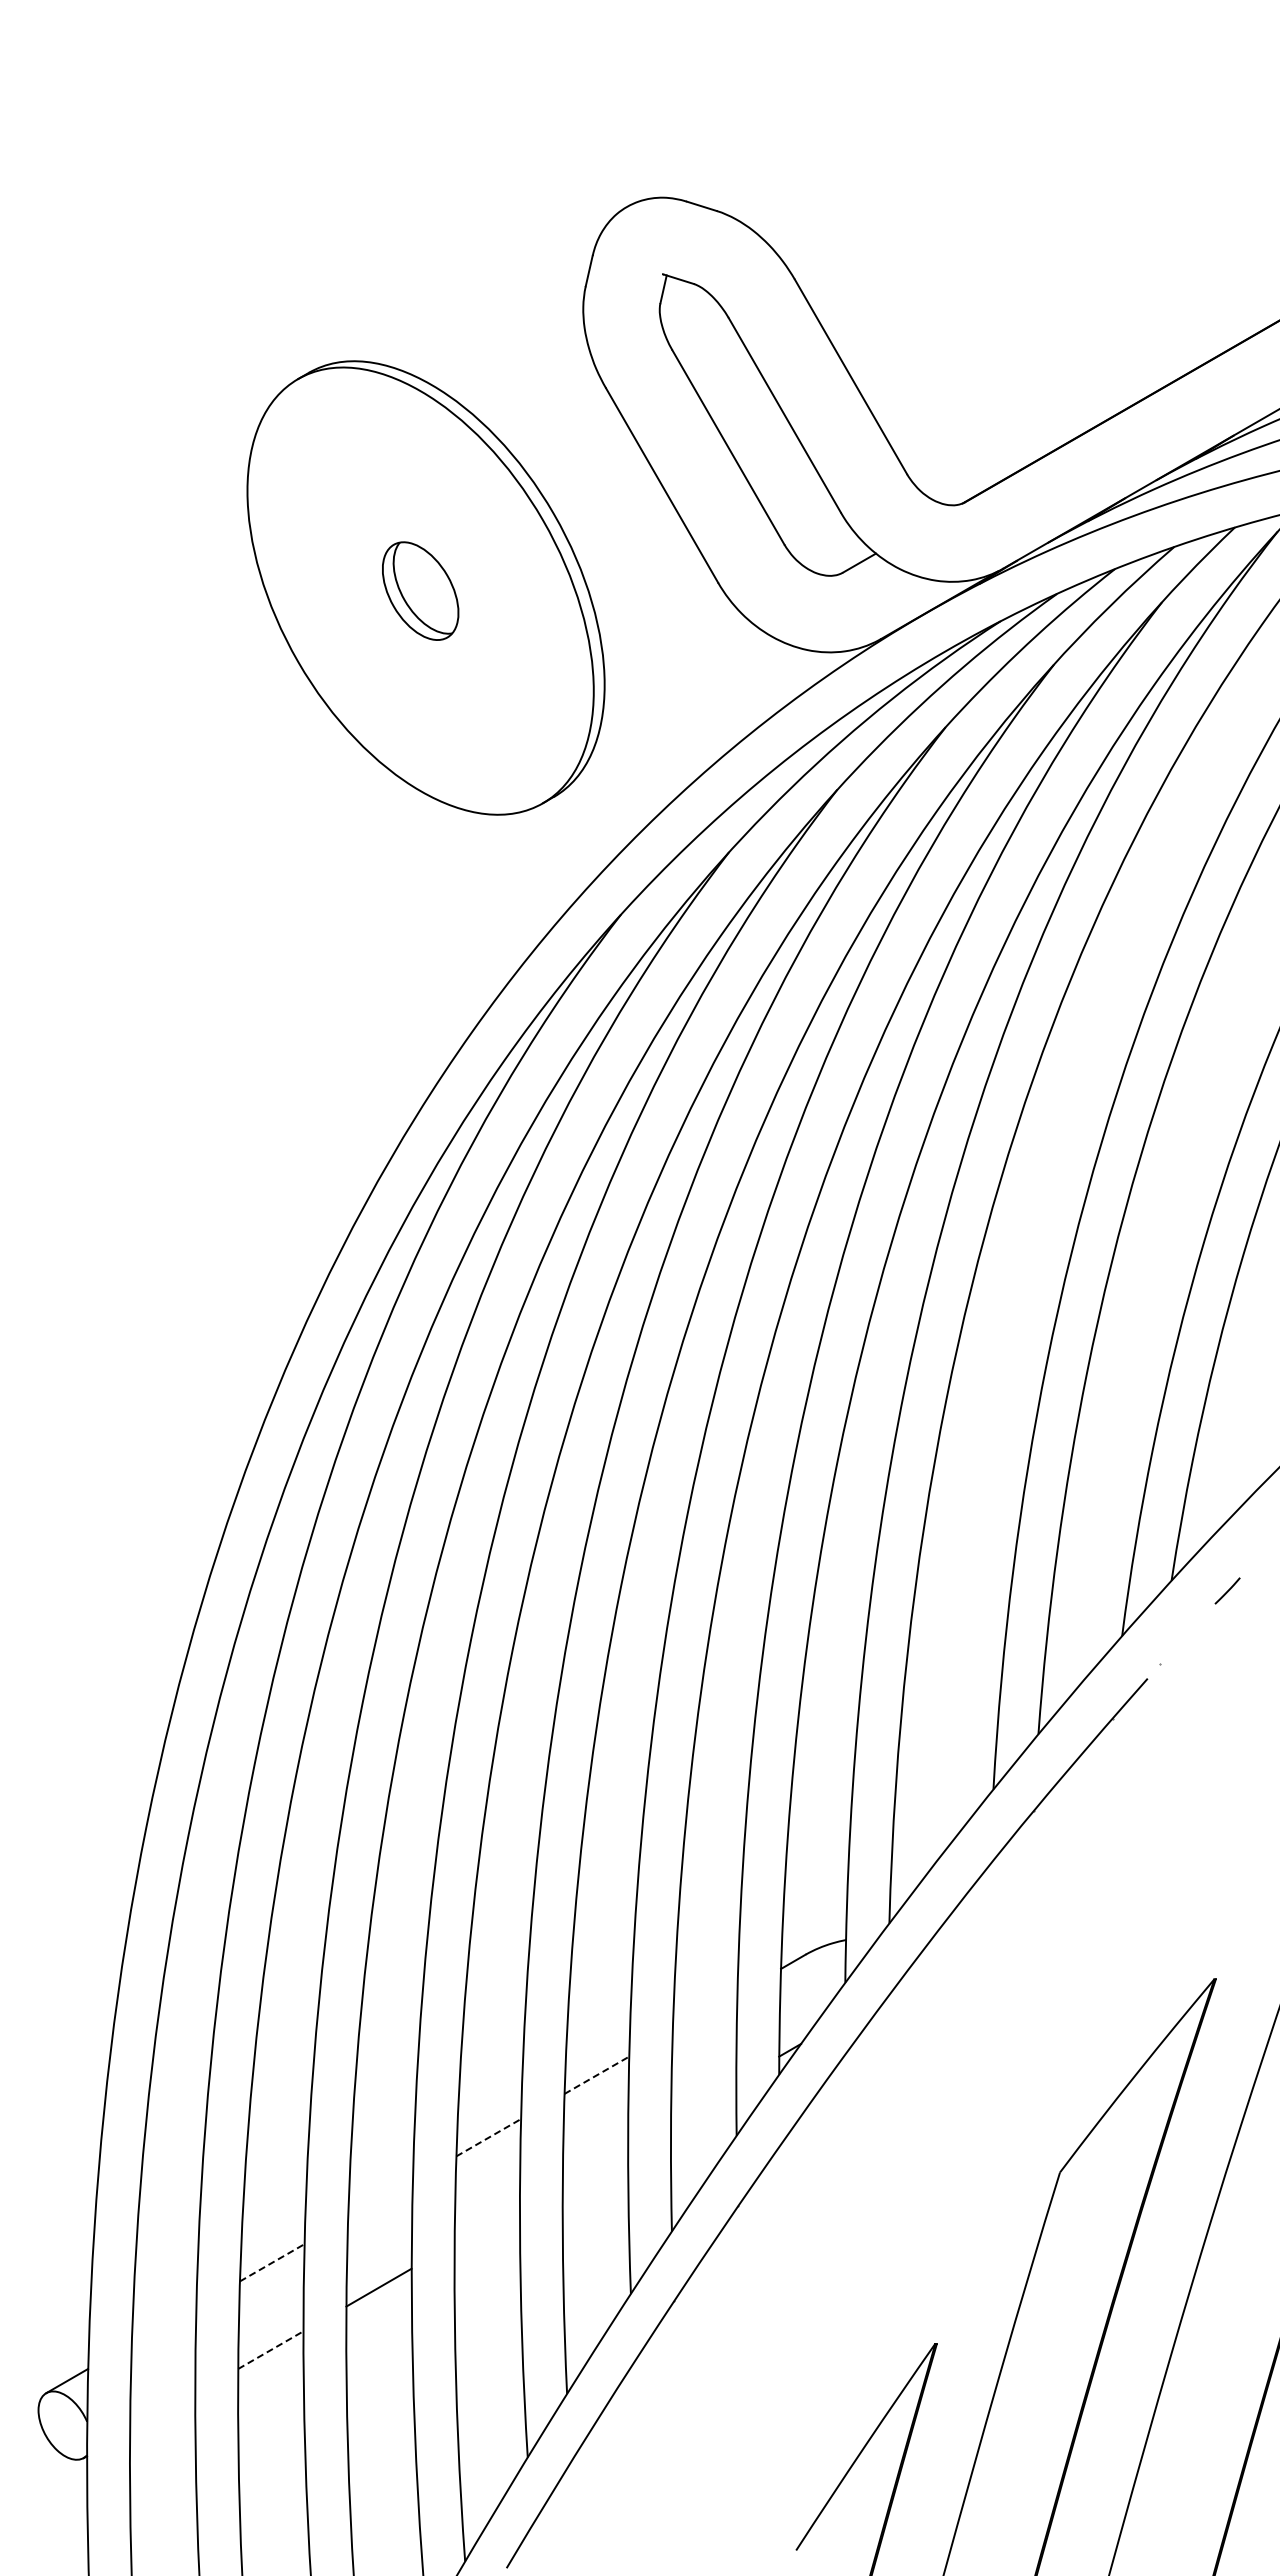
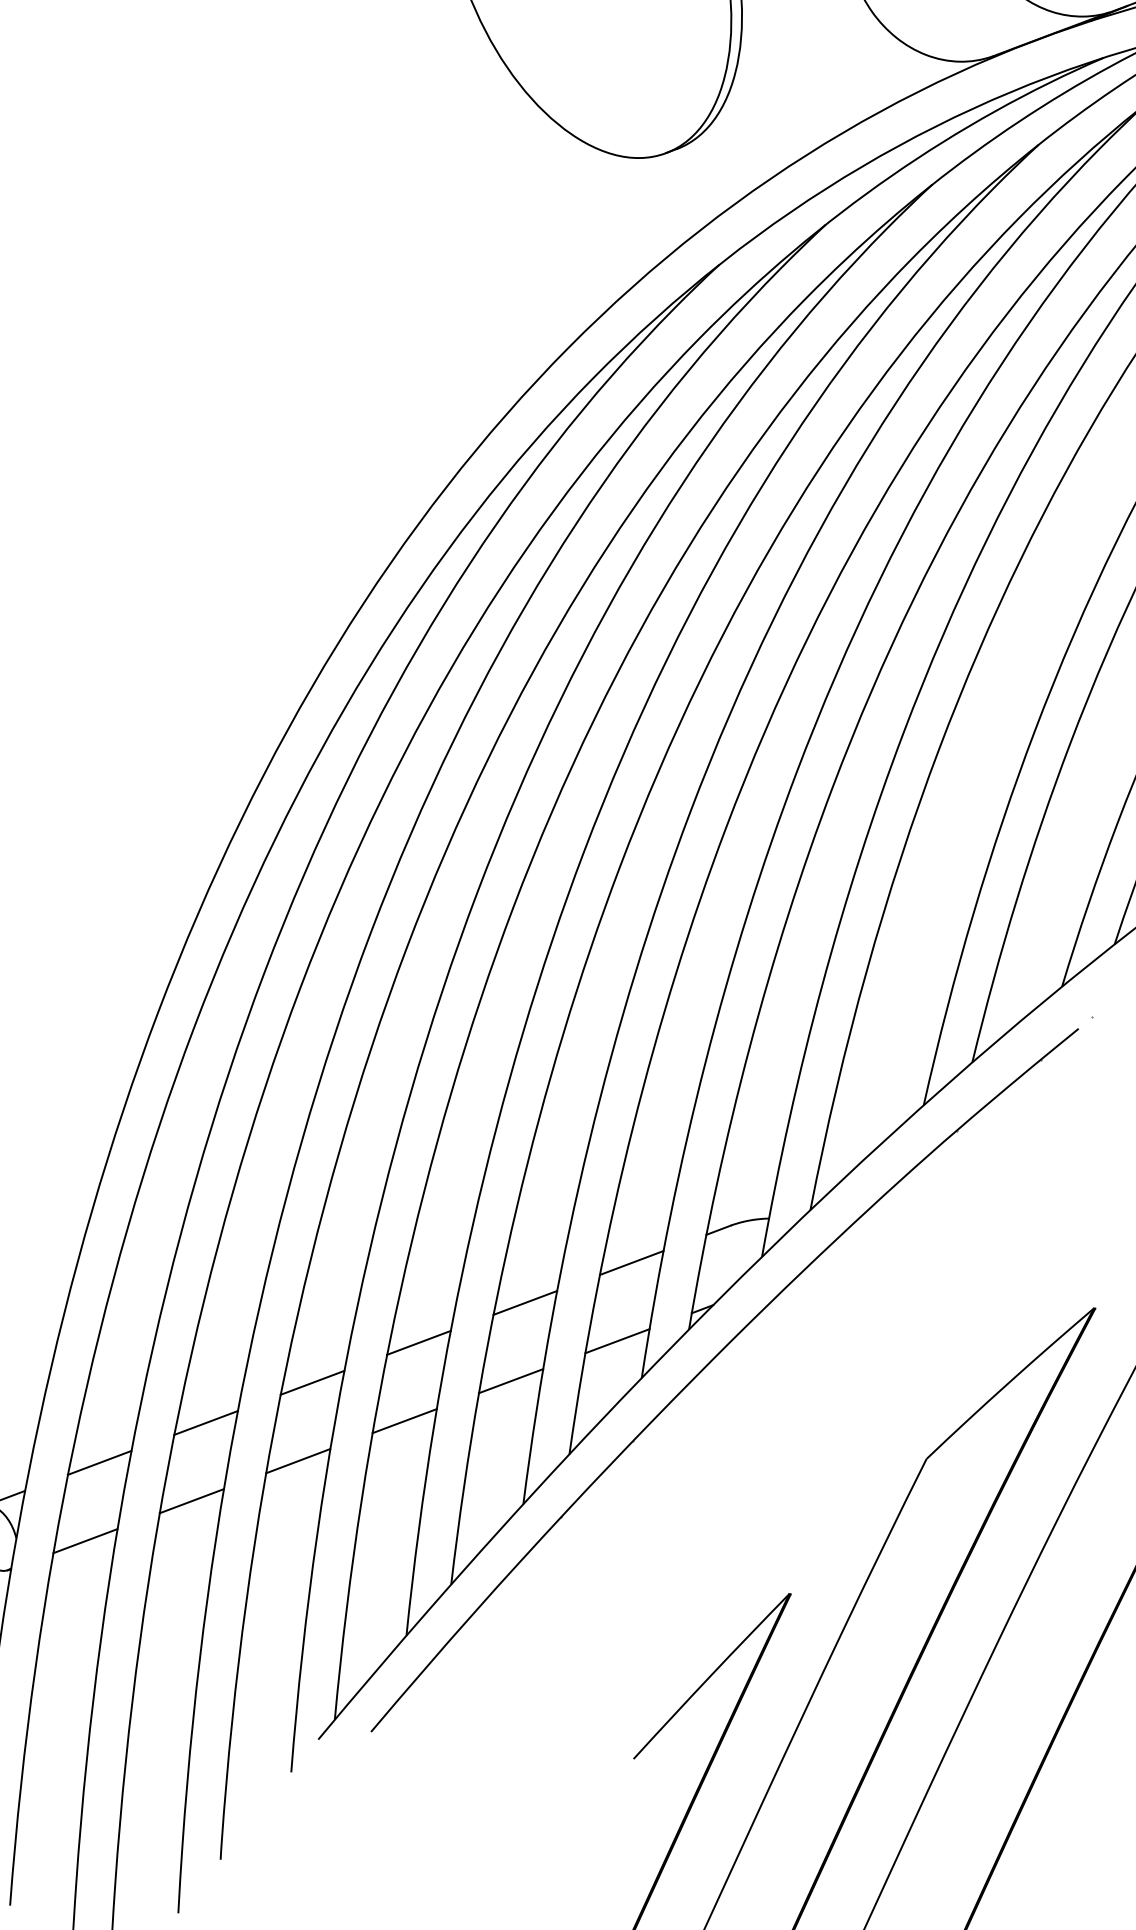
line: (704, 2012) -> (631, 1262), added
line: (597, 2075) -> (525, 1303), dashed -> solid
line: (703, 2100) -> (617, 1341), added
line: (489, 2137) -> (419, 1342), dashed -> solid
line: (595, 2162) -> (511, 1380), added
line: (380, 2199) -> (312, 1382), added
line: (486, 2224) -> (404, 1420), added
line: (272, 2262) -> (206, 1422), dashed -> solid
line: (163, 2324) -> (99, 1462), added
line: (270, 2350) -> (191, 1501), dashed -> solid
line: (162, 2412) -> (85, 1541), added

